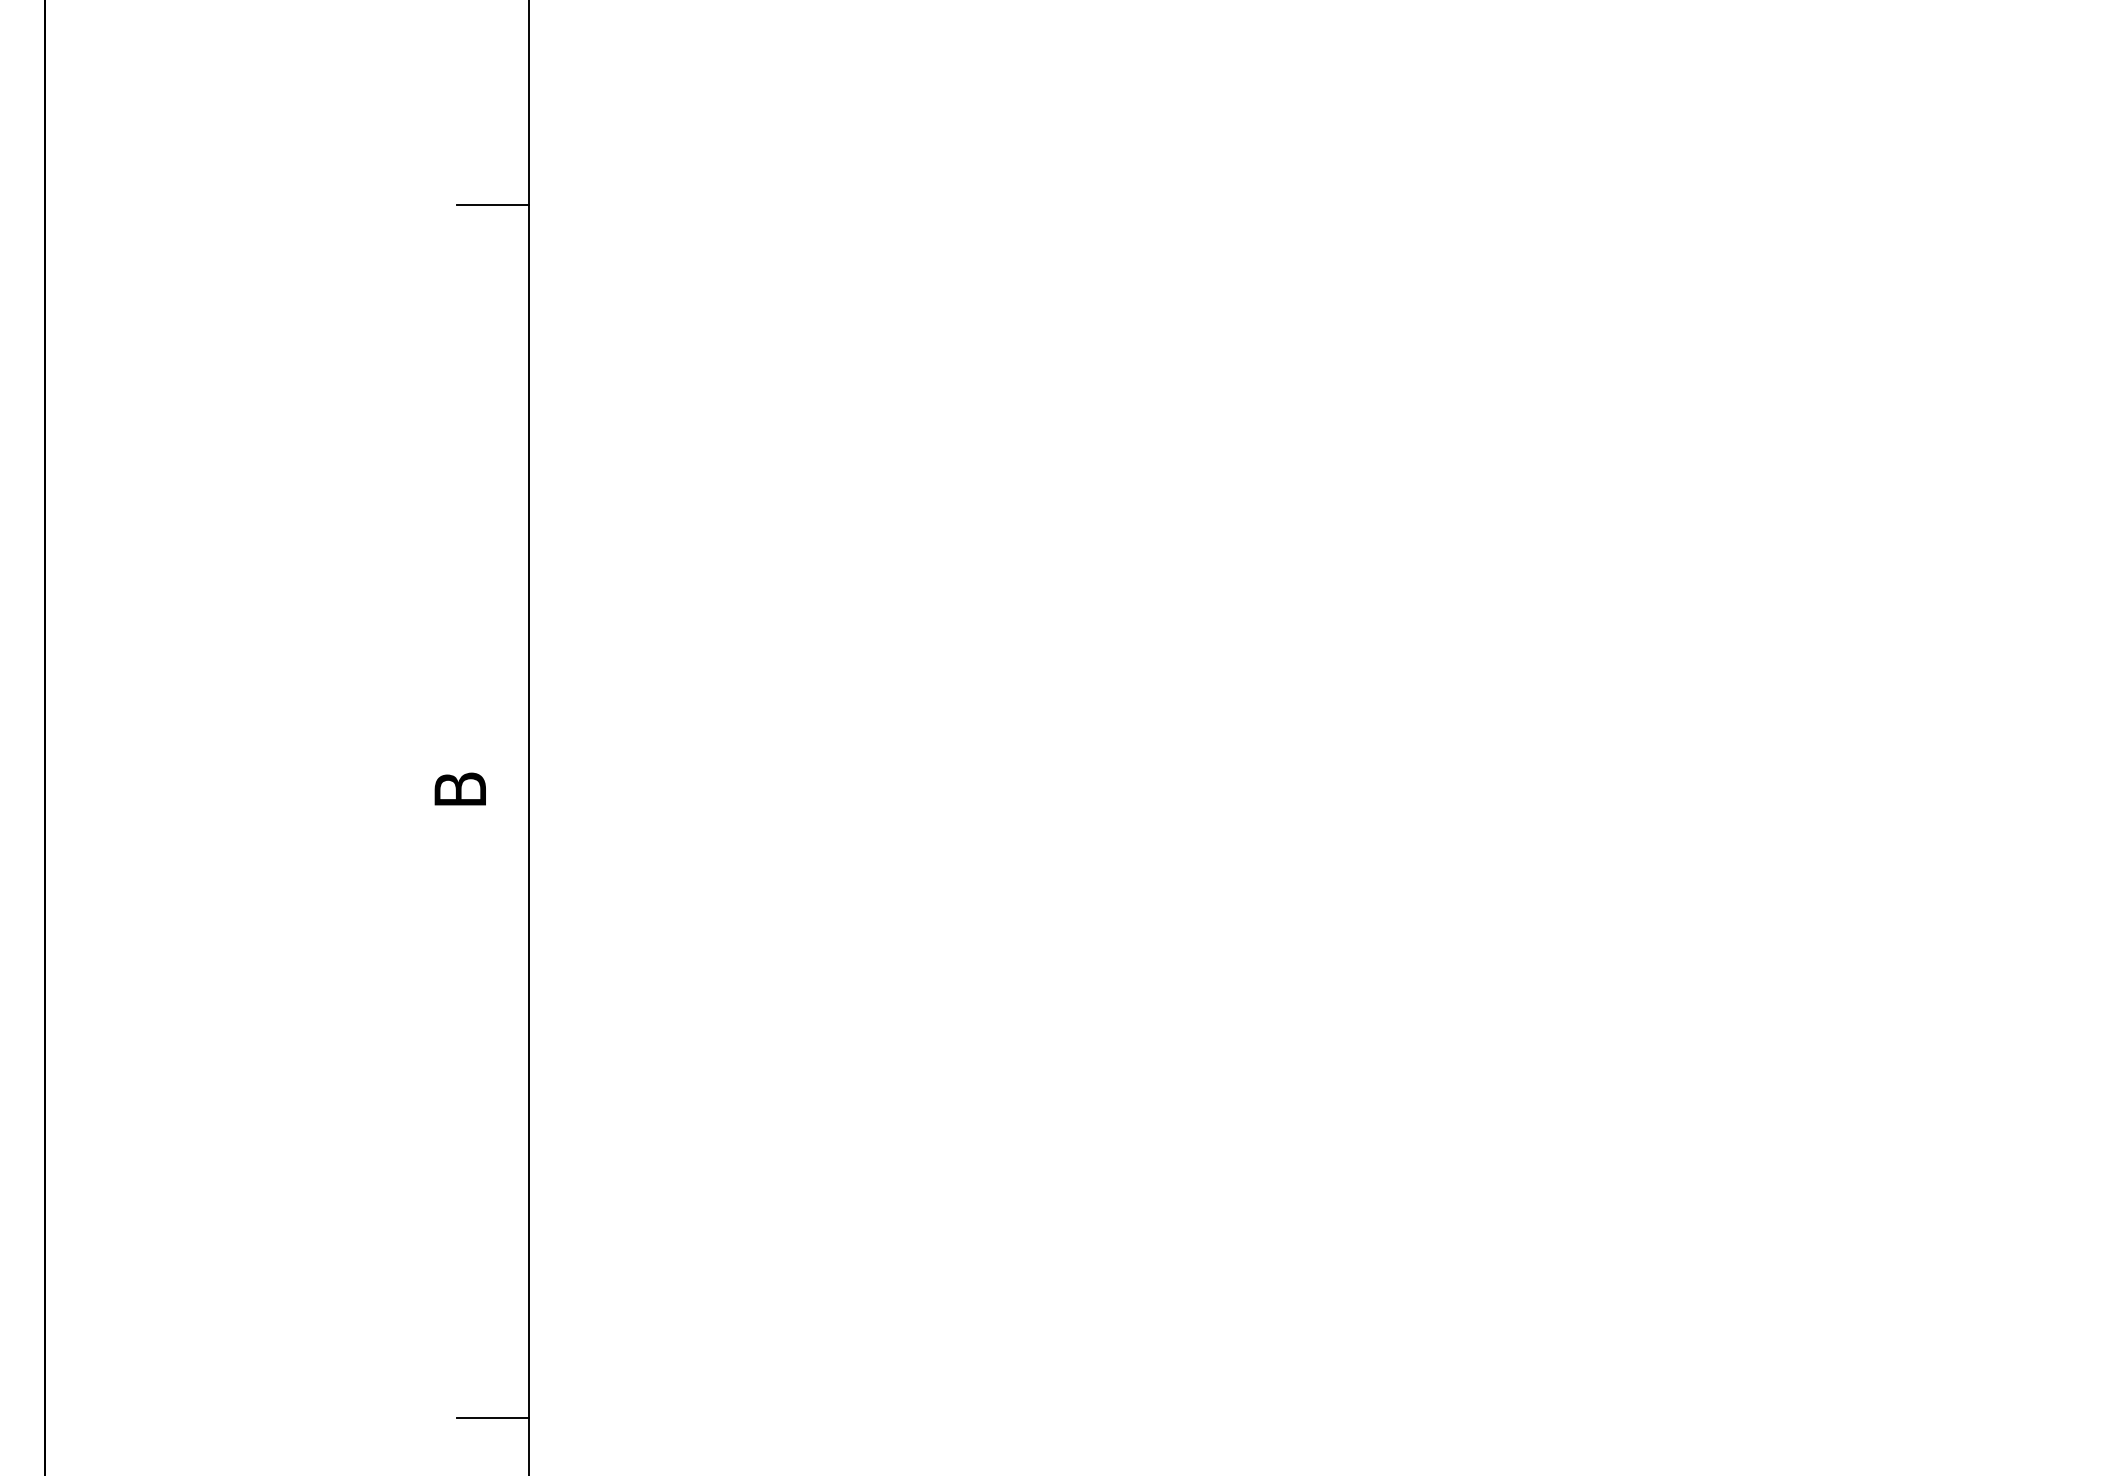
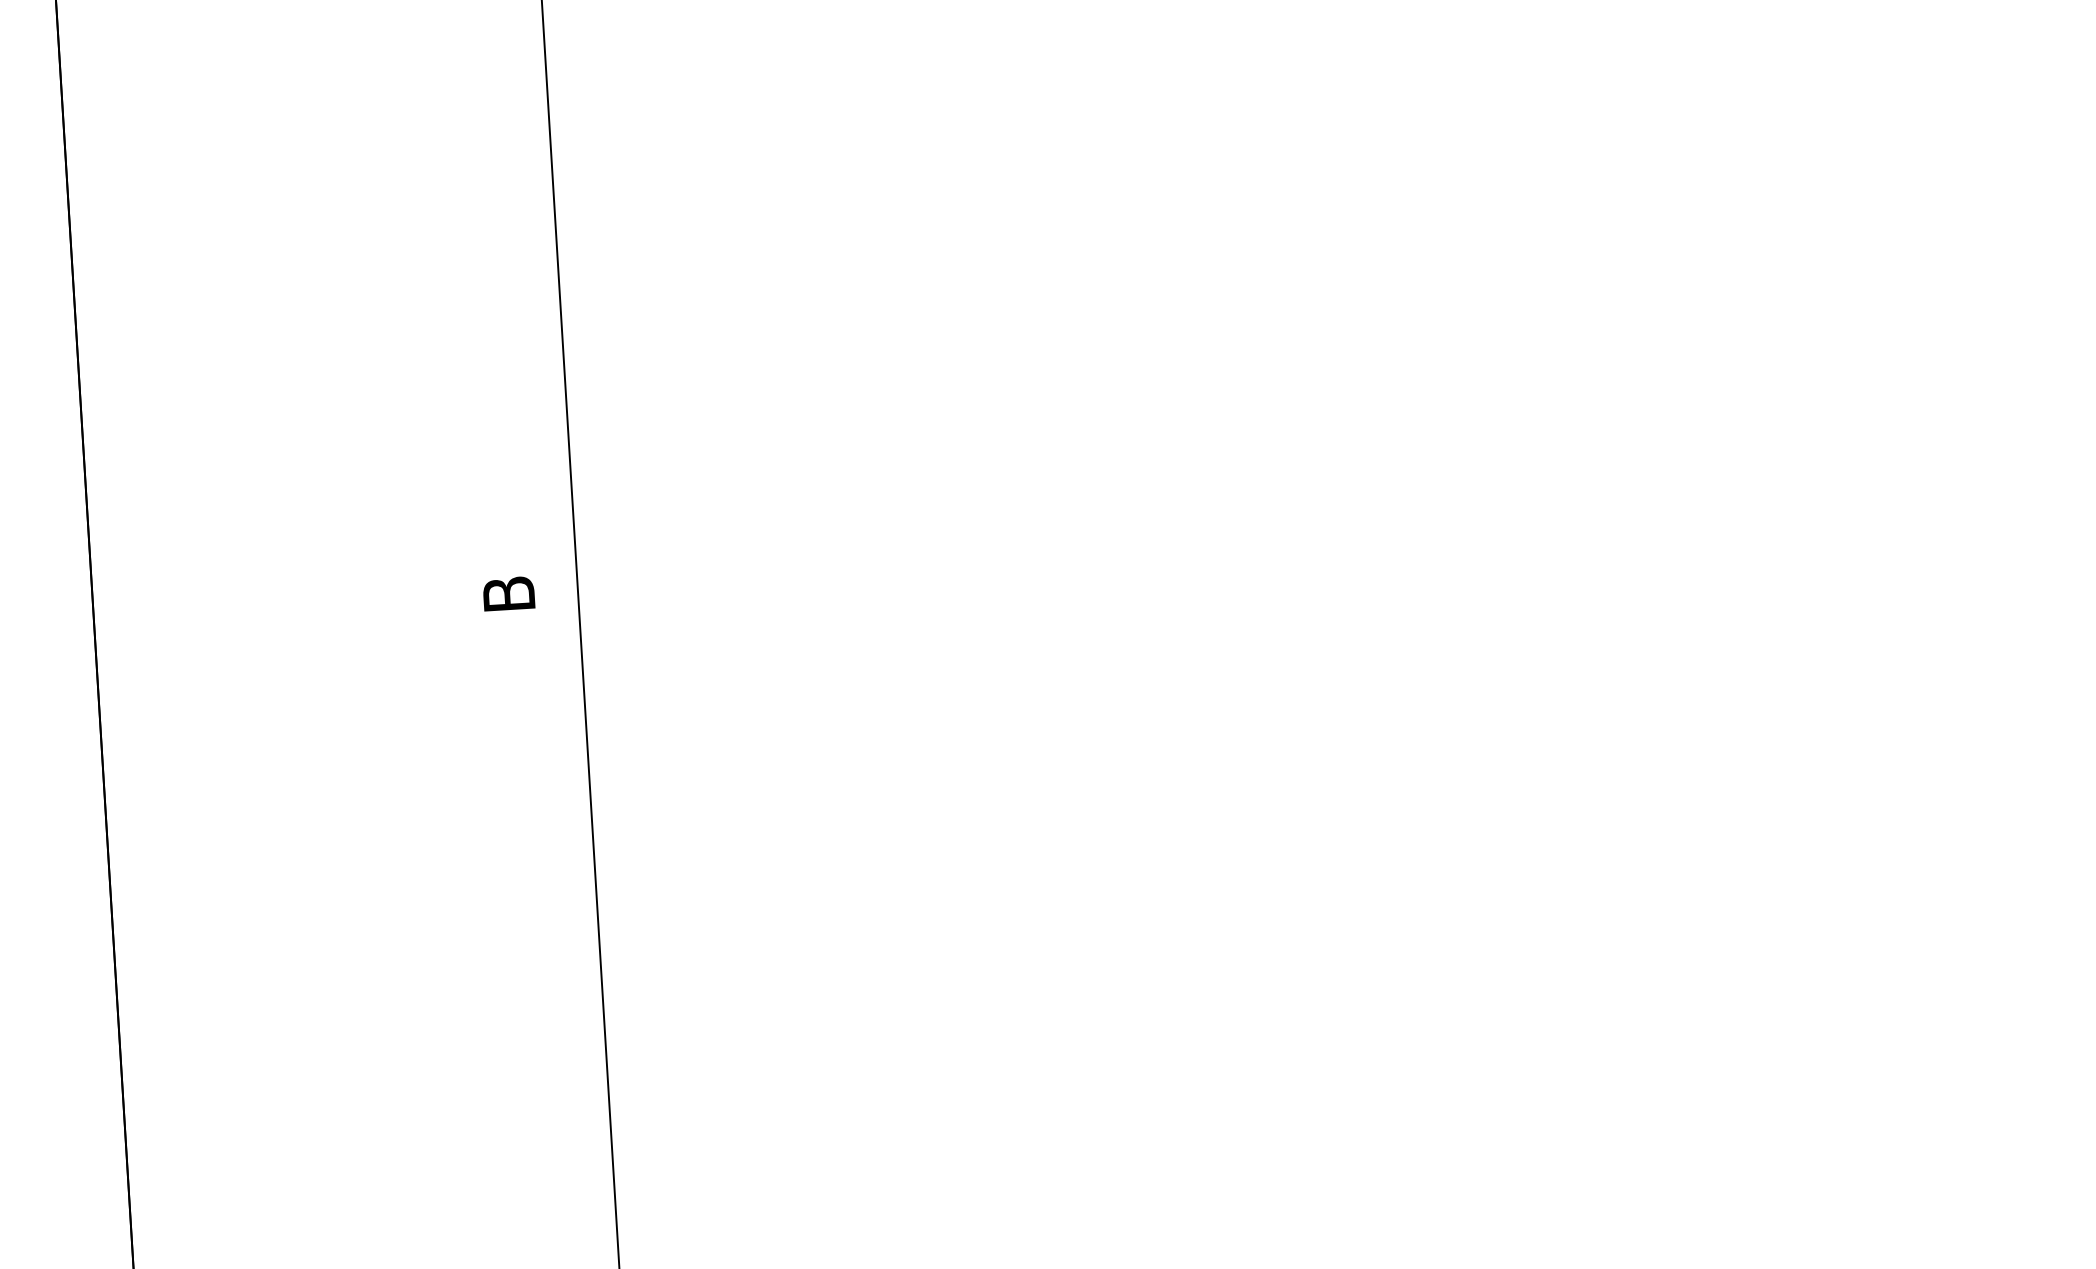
line: (492, 205) -> (505, 9), removed
line: (492, 1417) -> (579, 1219), removed

